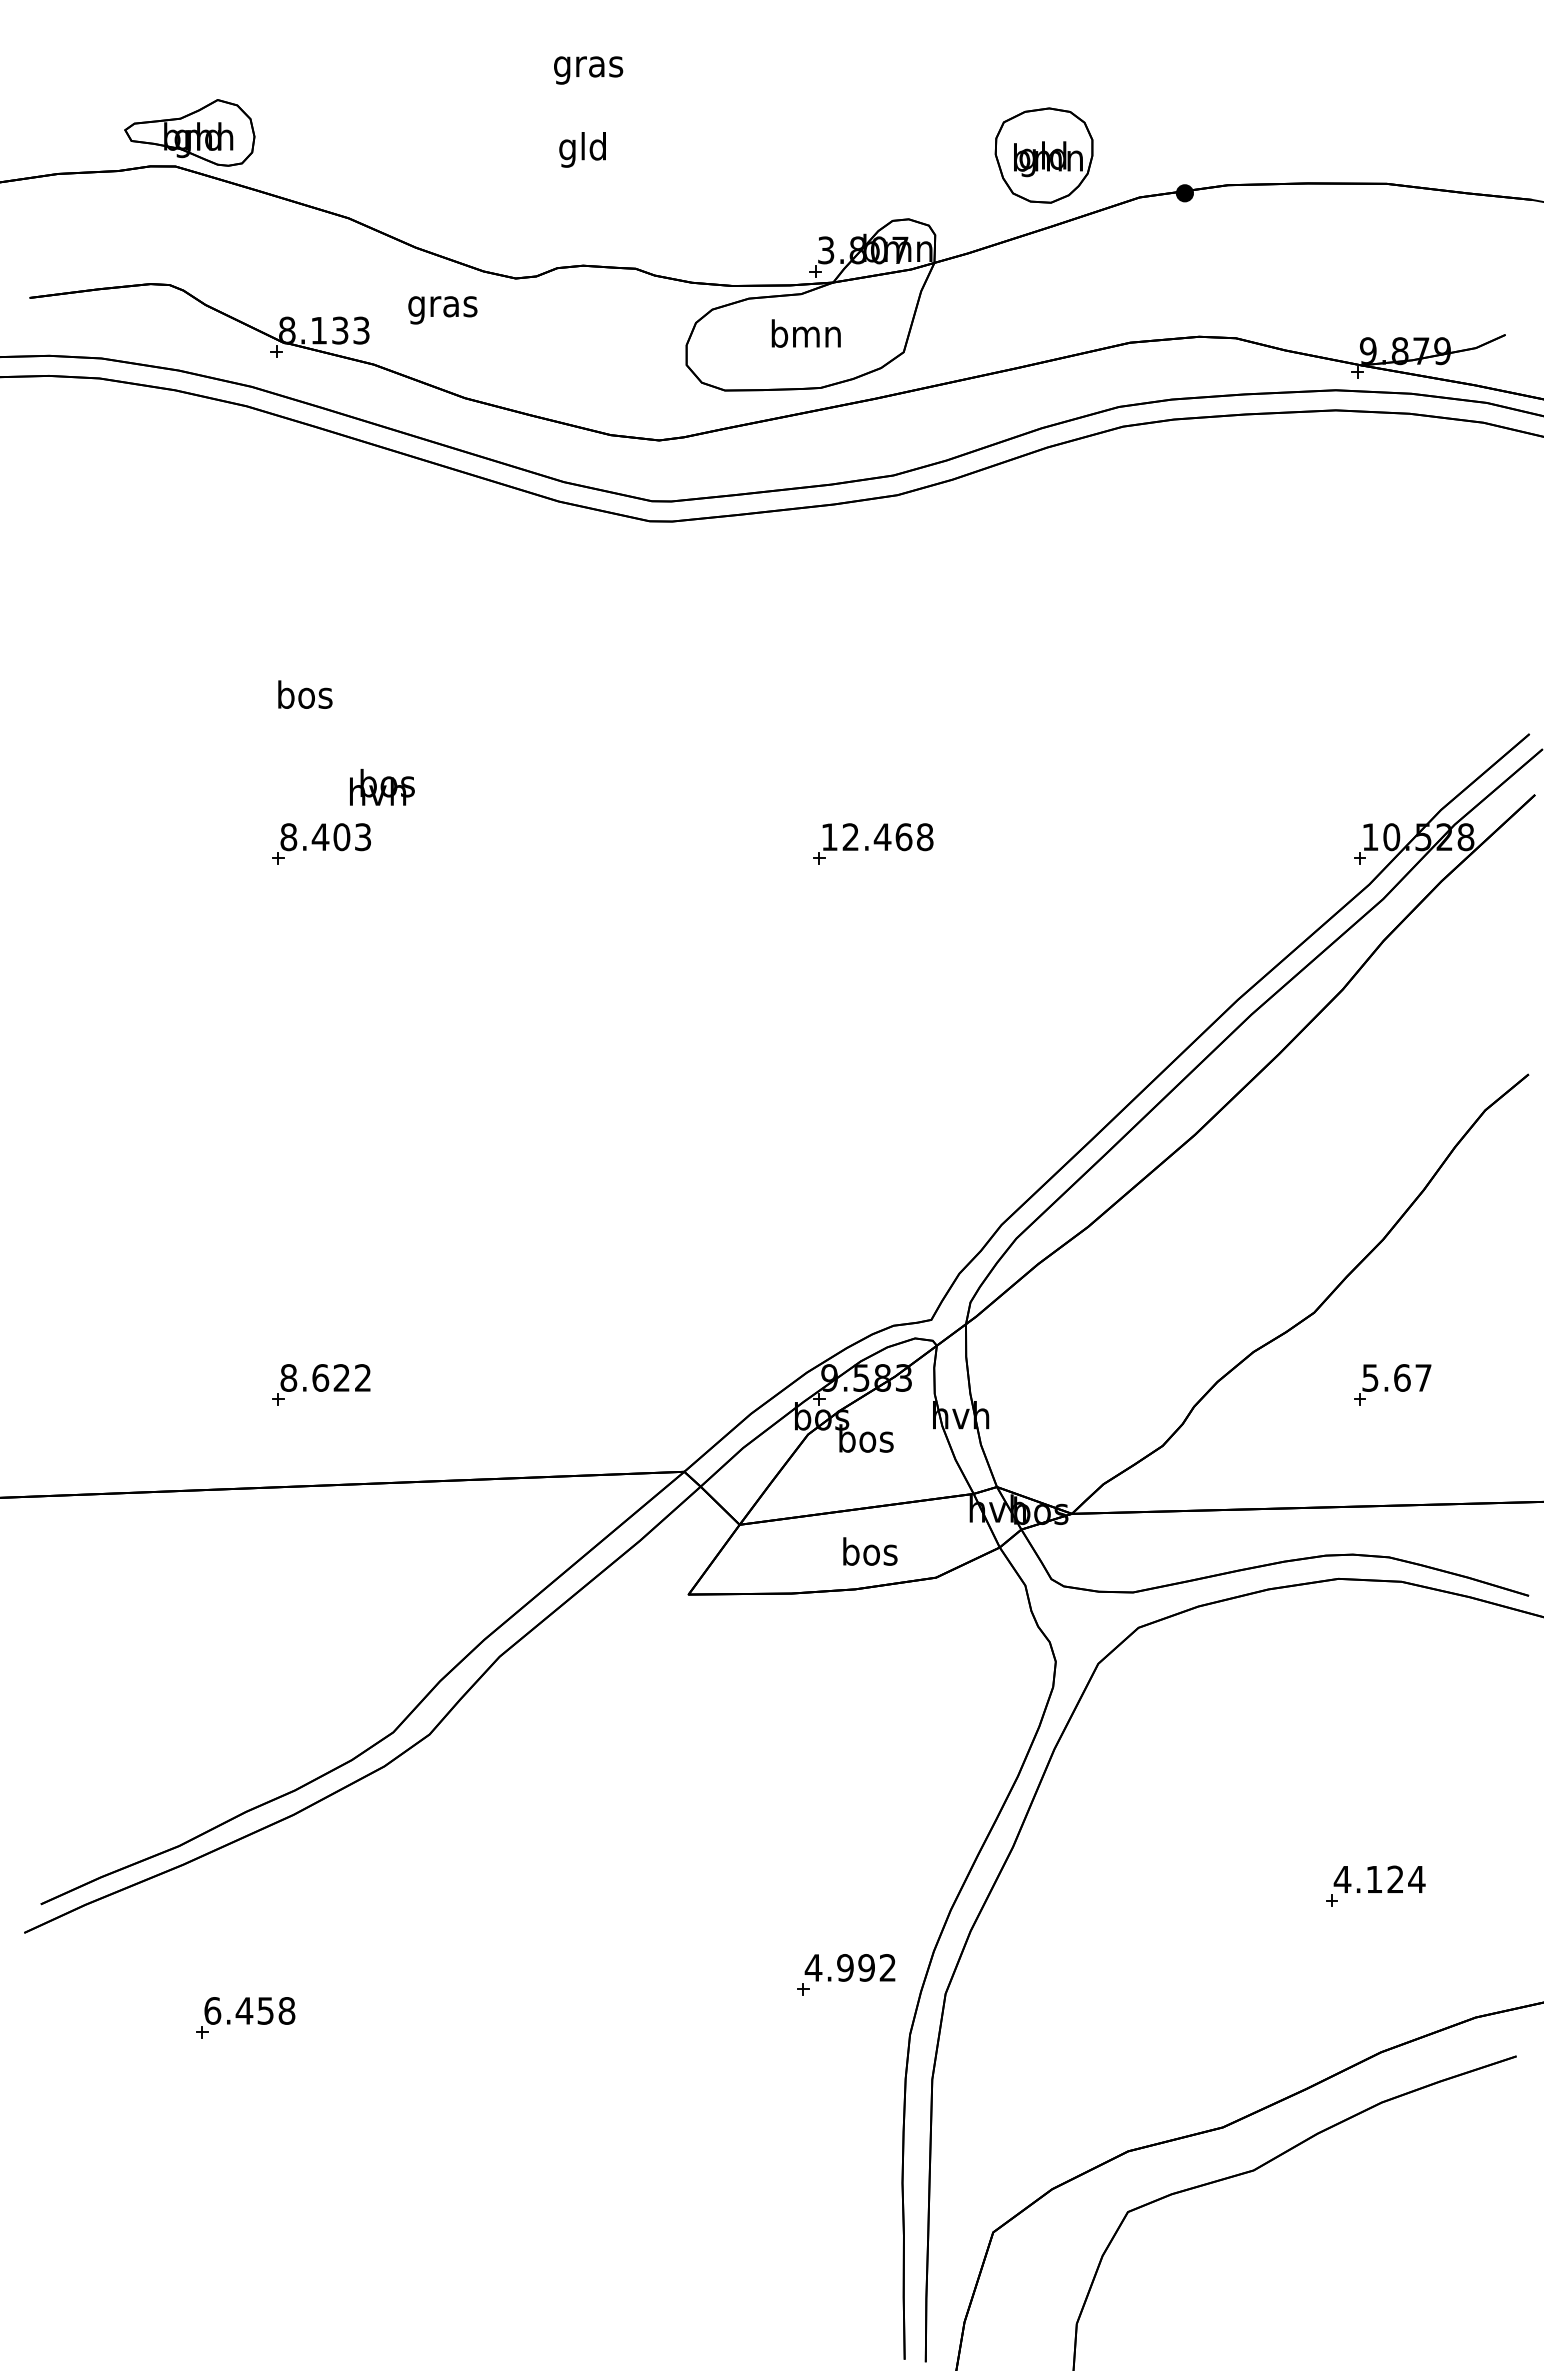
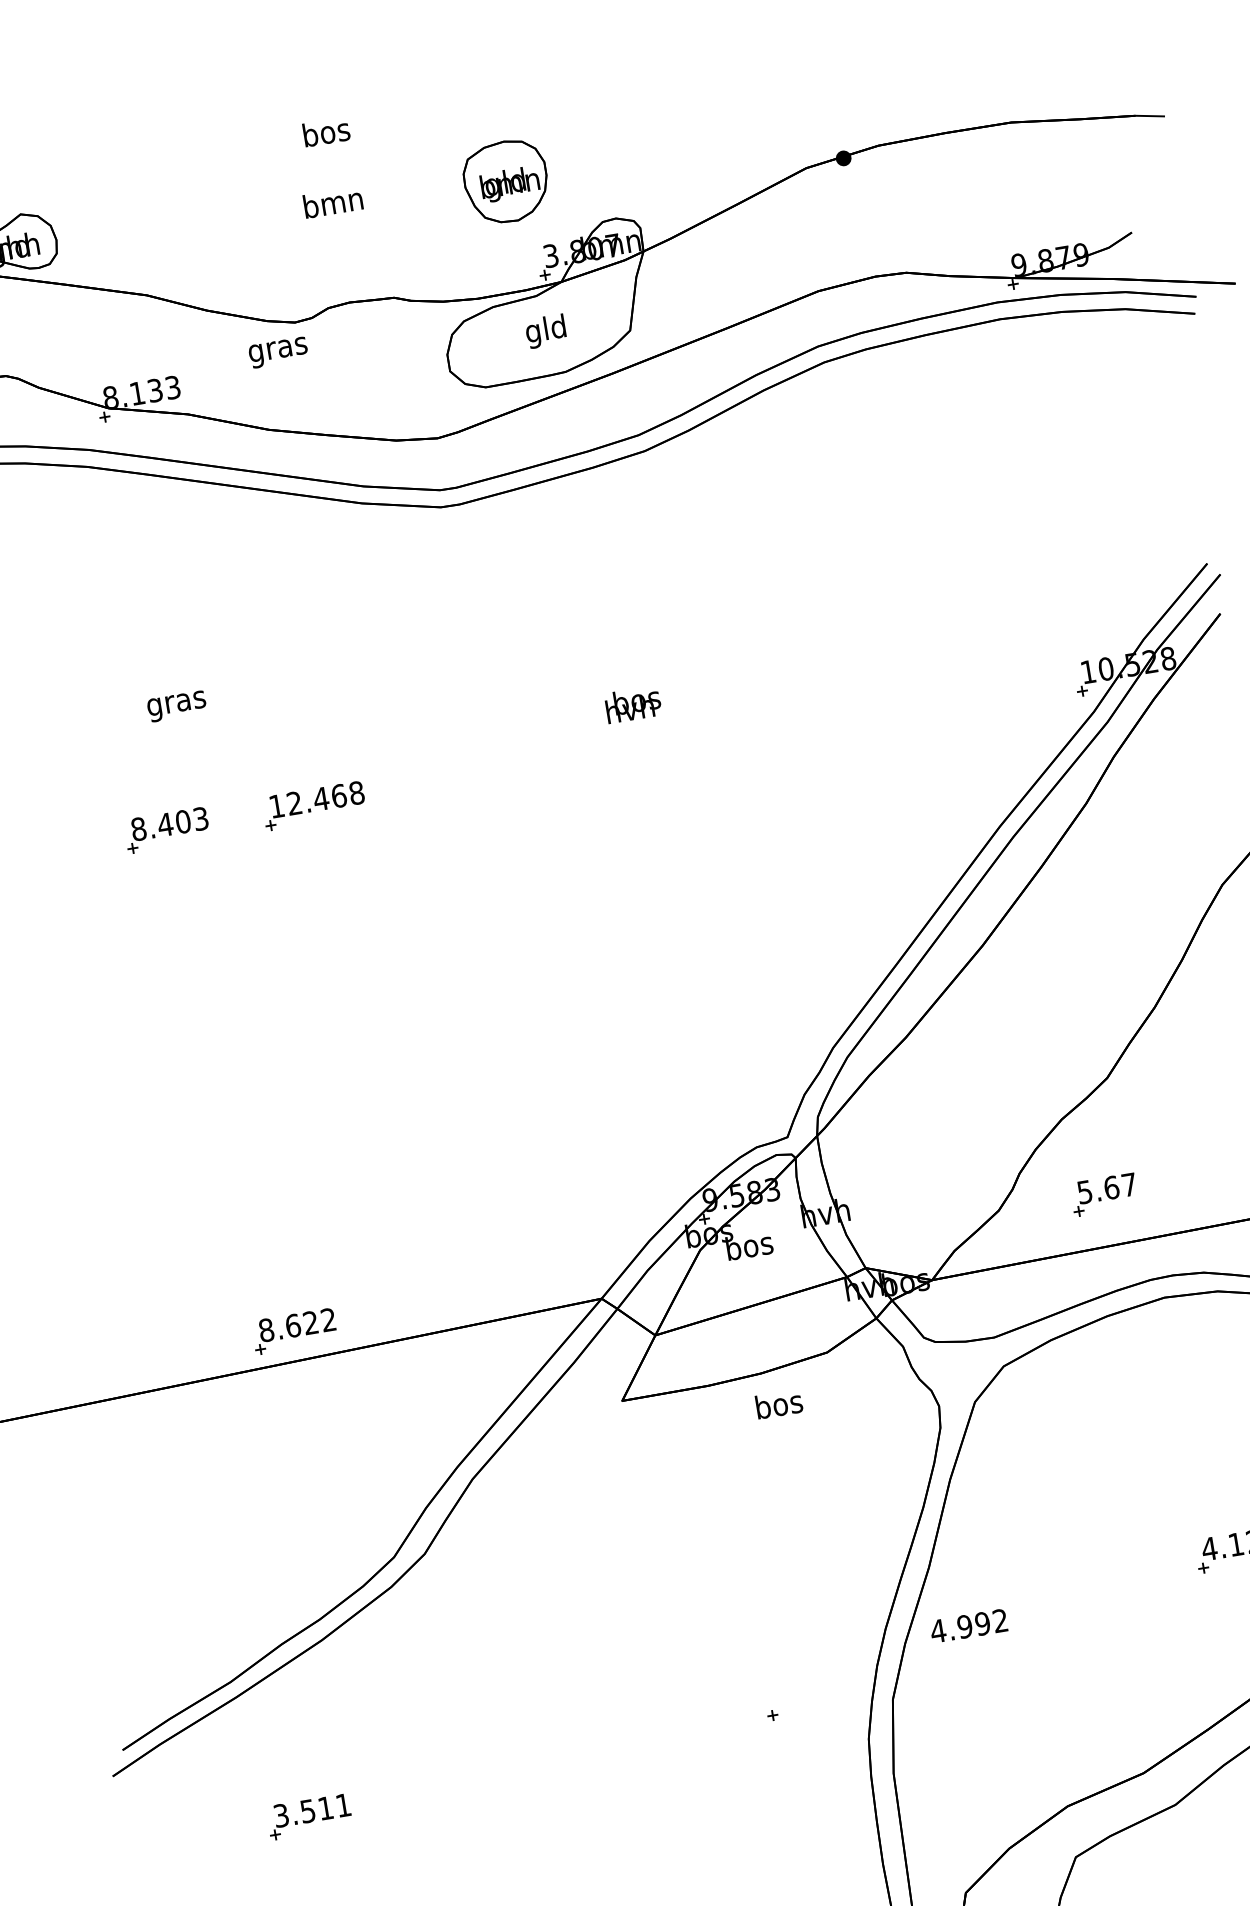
text: (588, 66) -> (326, 134), gras -> bos
text: (582, 149) -> (333, 205), gld -> bmn
part: (1043, 155) -> (505, 181), moved
text: (442, 310) -> (278, 352), moved
text: (805, 337) -> (545, 331), bmn -> gld
text: (304, 698) -> (176, 703), bos -> gras
text: (382, 787) -> (633, 704), moved
part: (321, 843) -> (167, 829), moved
part: (873, 843) -> (314, 805), moved
part: (321, 1384) -> (294, 1331), moved
part: (1392, 1384) -> (1104, 1194), moved
text: (870, 1551) -> (779, 1404), moved
text: (849, 1967) -> (968, 1625), moved
text: (249, 2010) -> (312, 1810), 6.458 -> 3.511

